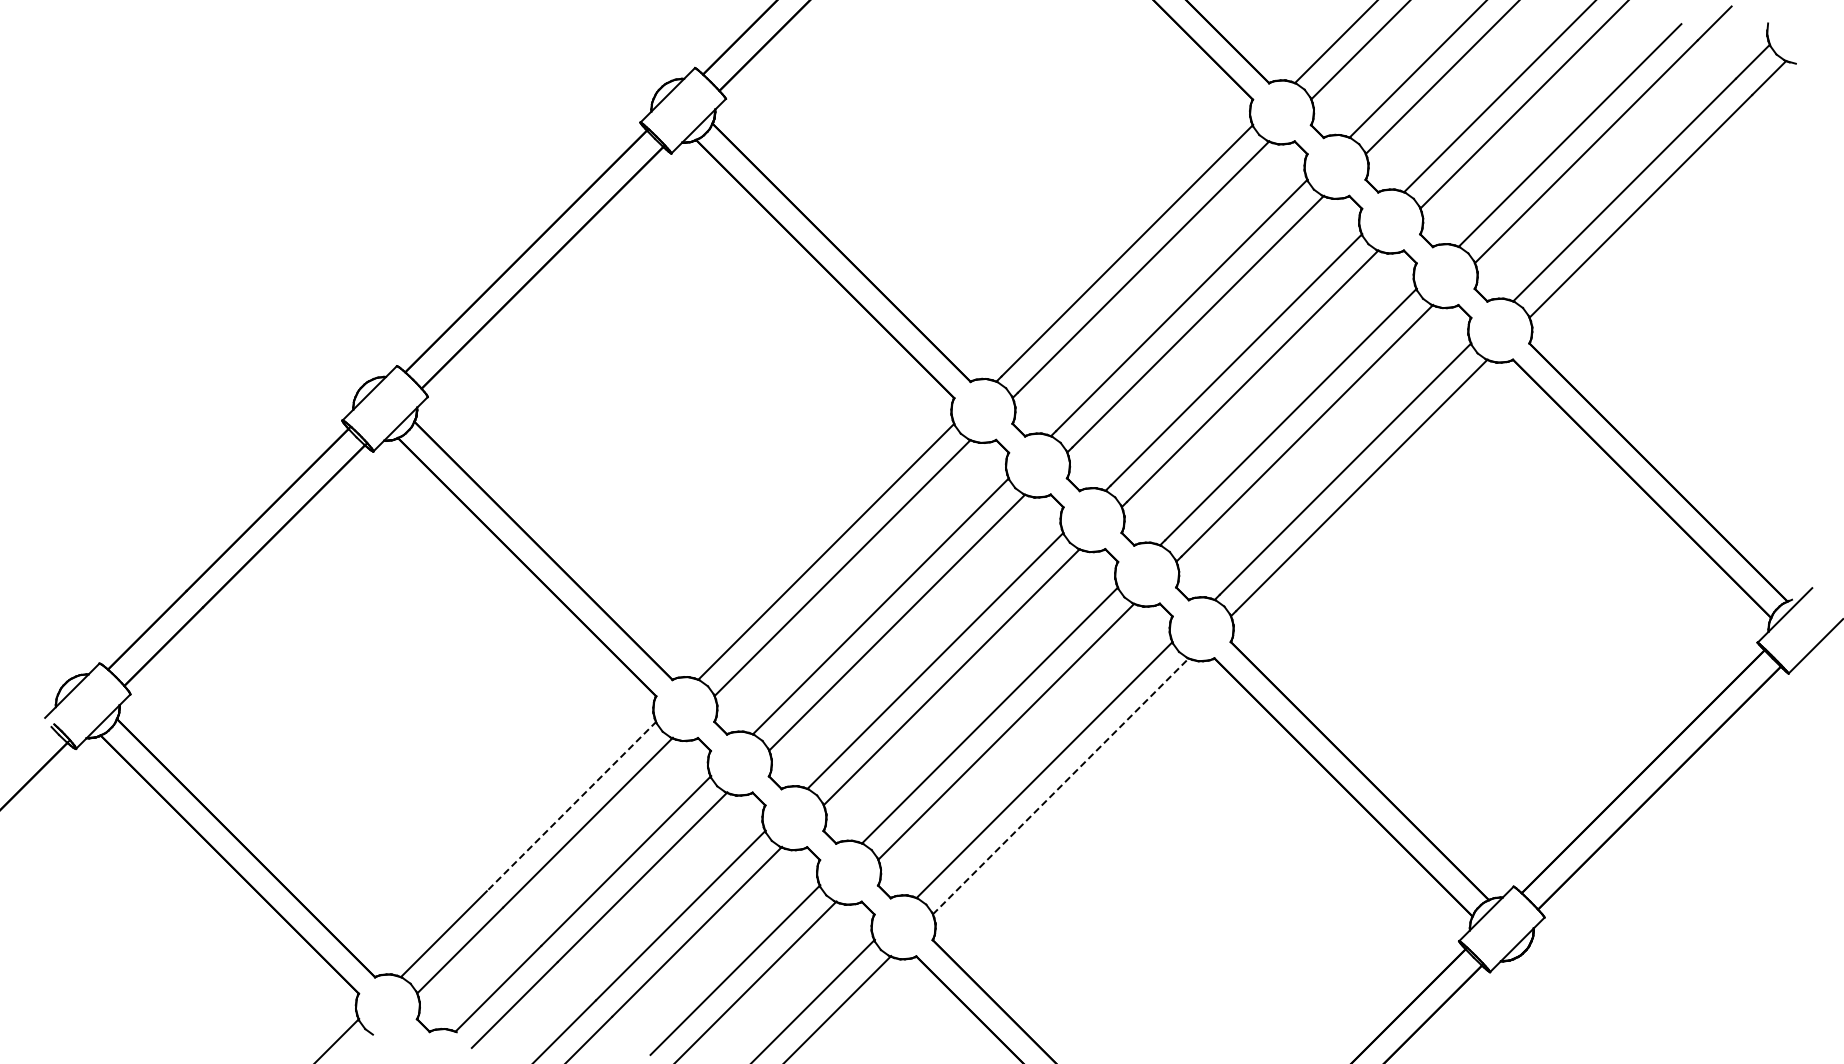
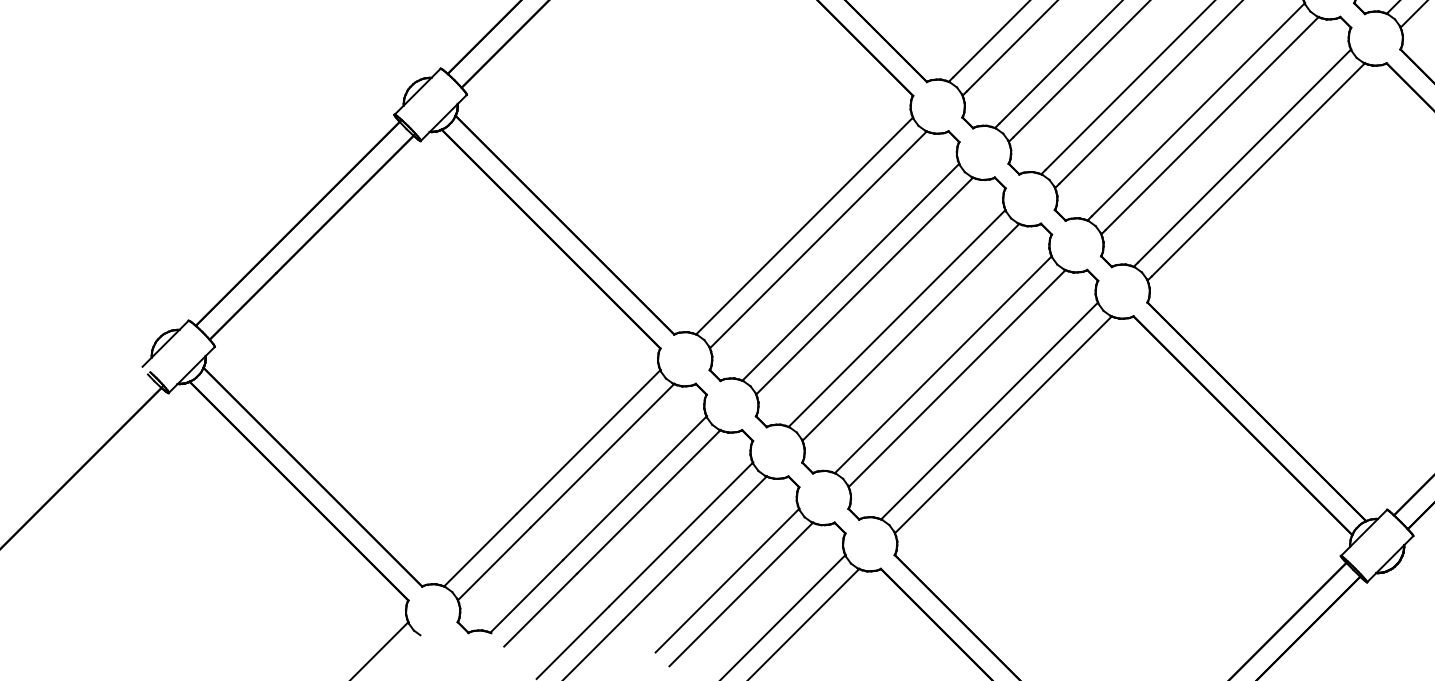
line: (1061, 786) -> (1003, 424), dashed -> solid
line: (571, 806) -> (588, 441), dashed -> solid

